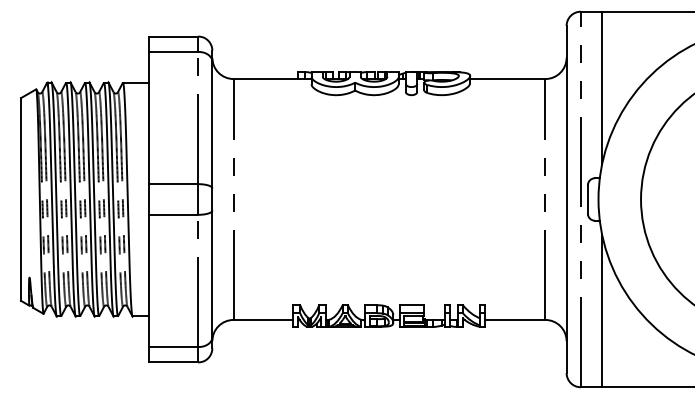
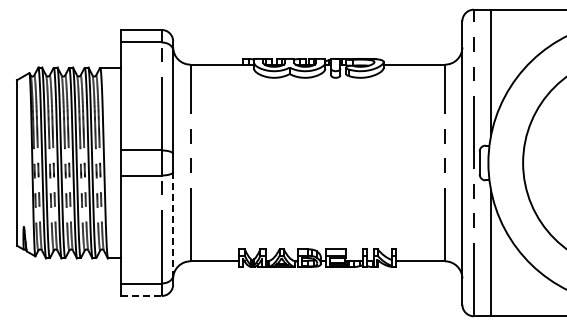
line: (212, 273) -> (173, 223), solid -> dashed
line: (173, 363) -> (141, 296), solid -> dashed

